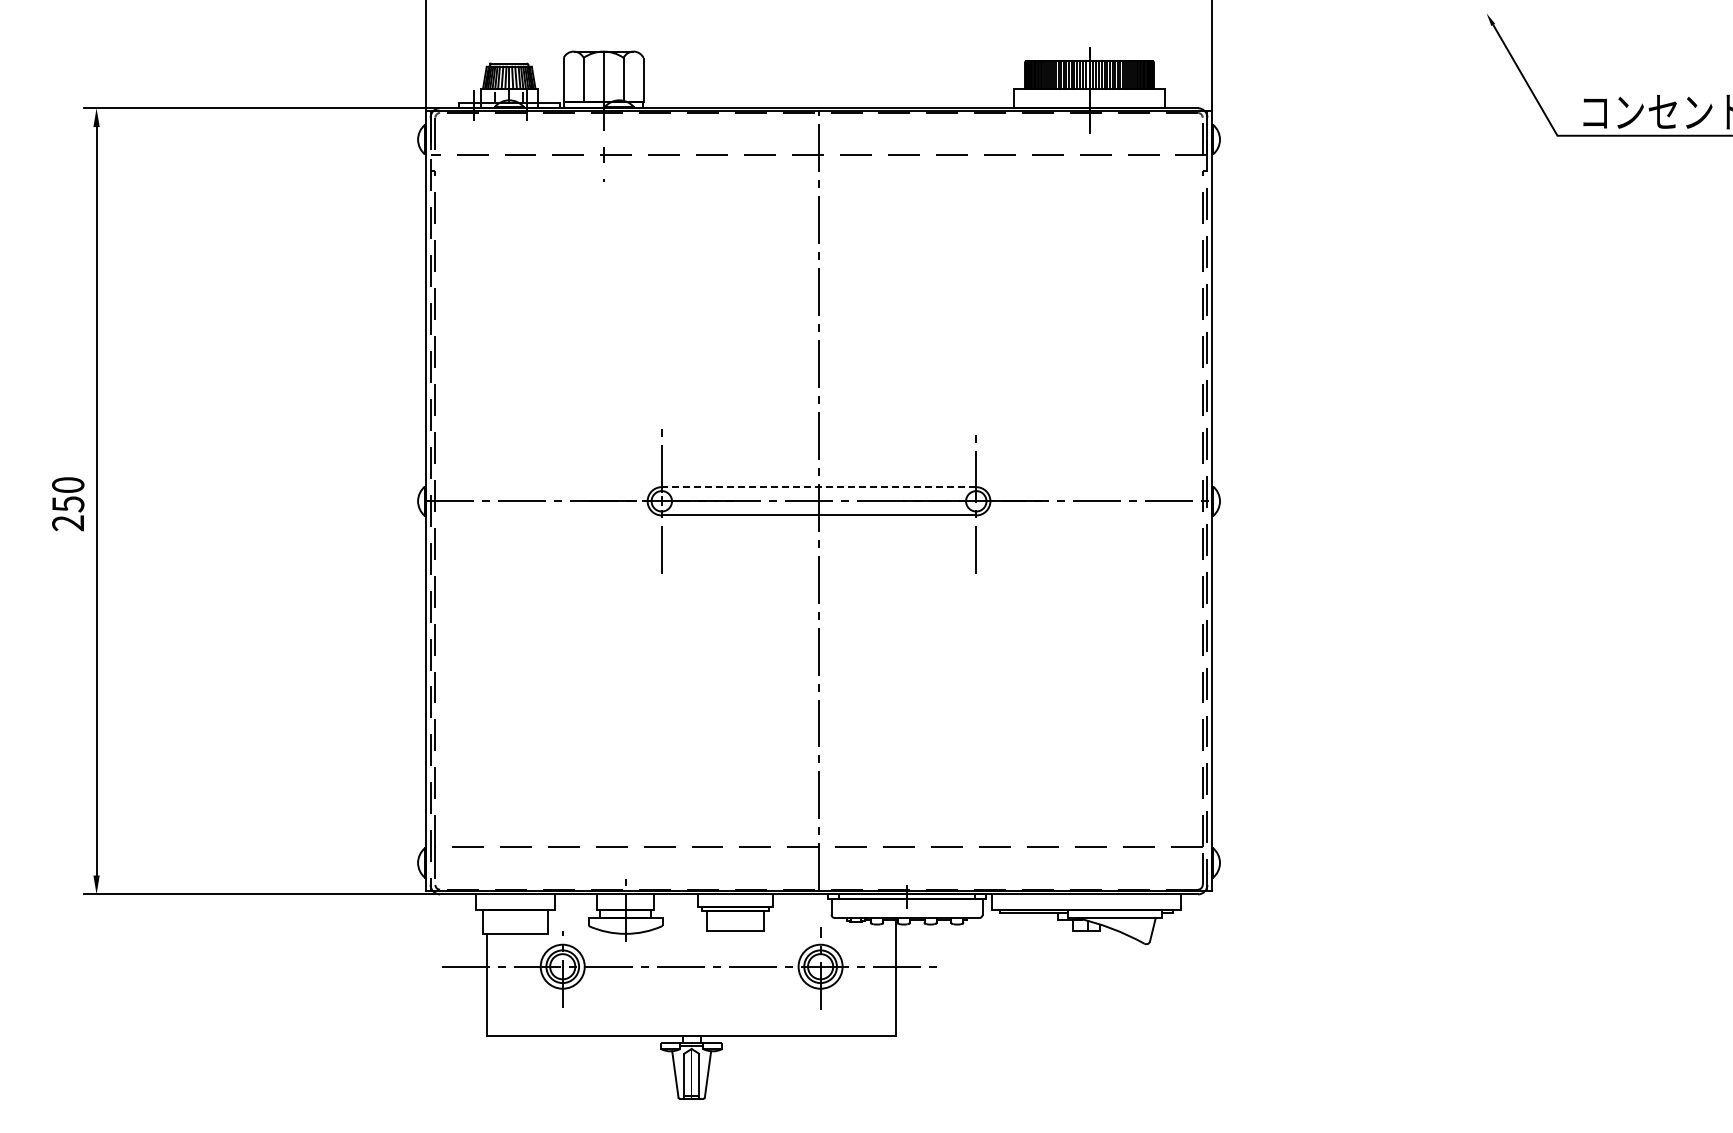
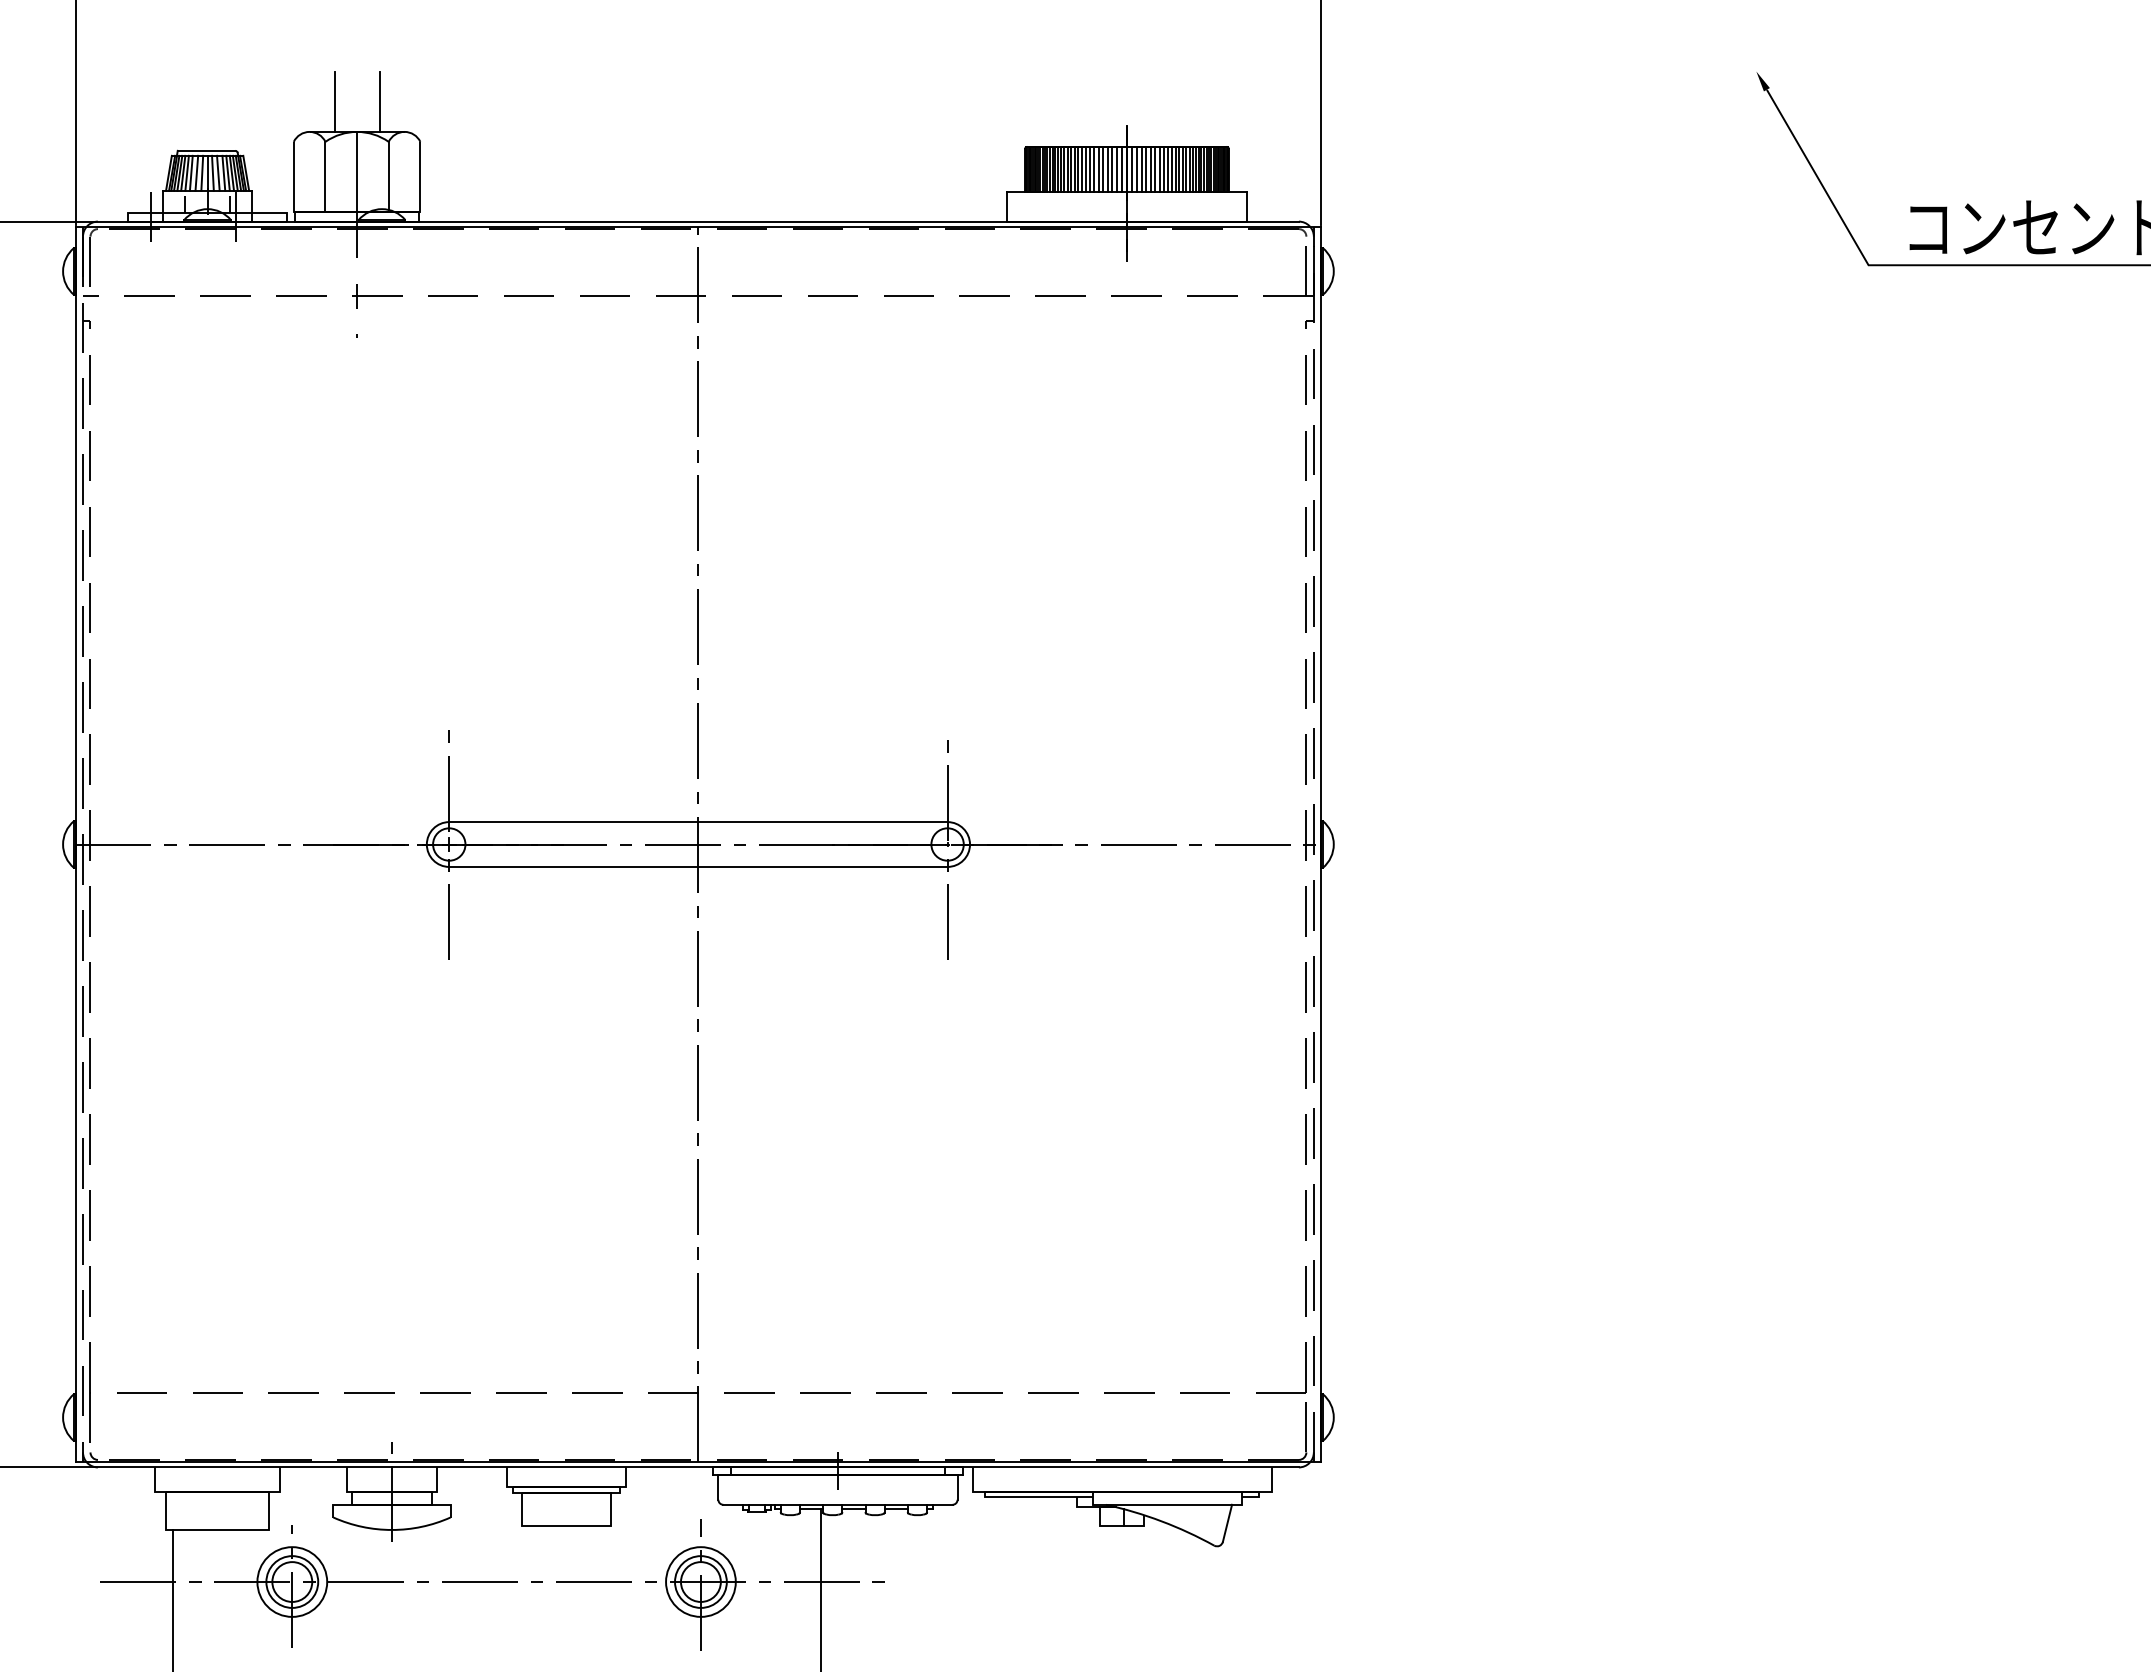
line: (589, 32) -> (334, 101), added
line: (617, 32) -> (379, 101), added
line: (818, 487) -> (697, 822), dashed -> solid

